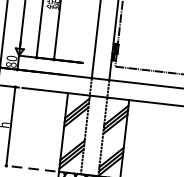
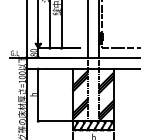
line: (29, 168) -> (53, 121), dashed -> solid

